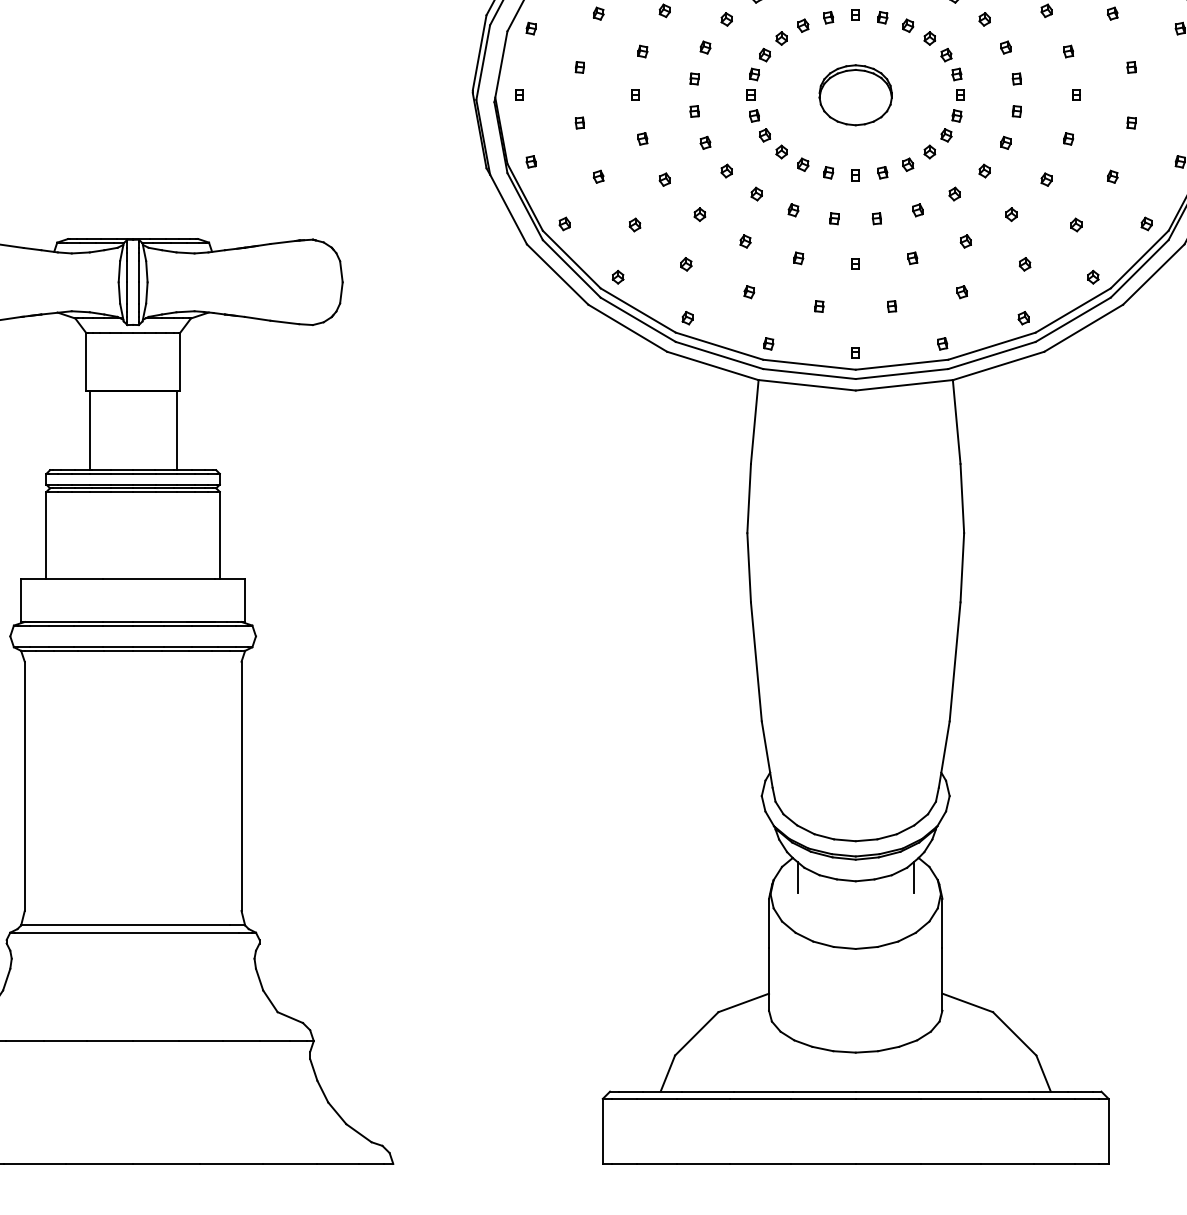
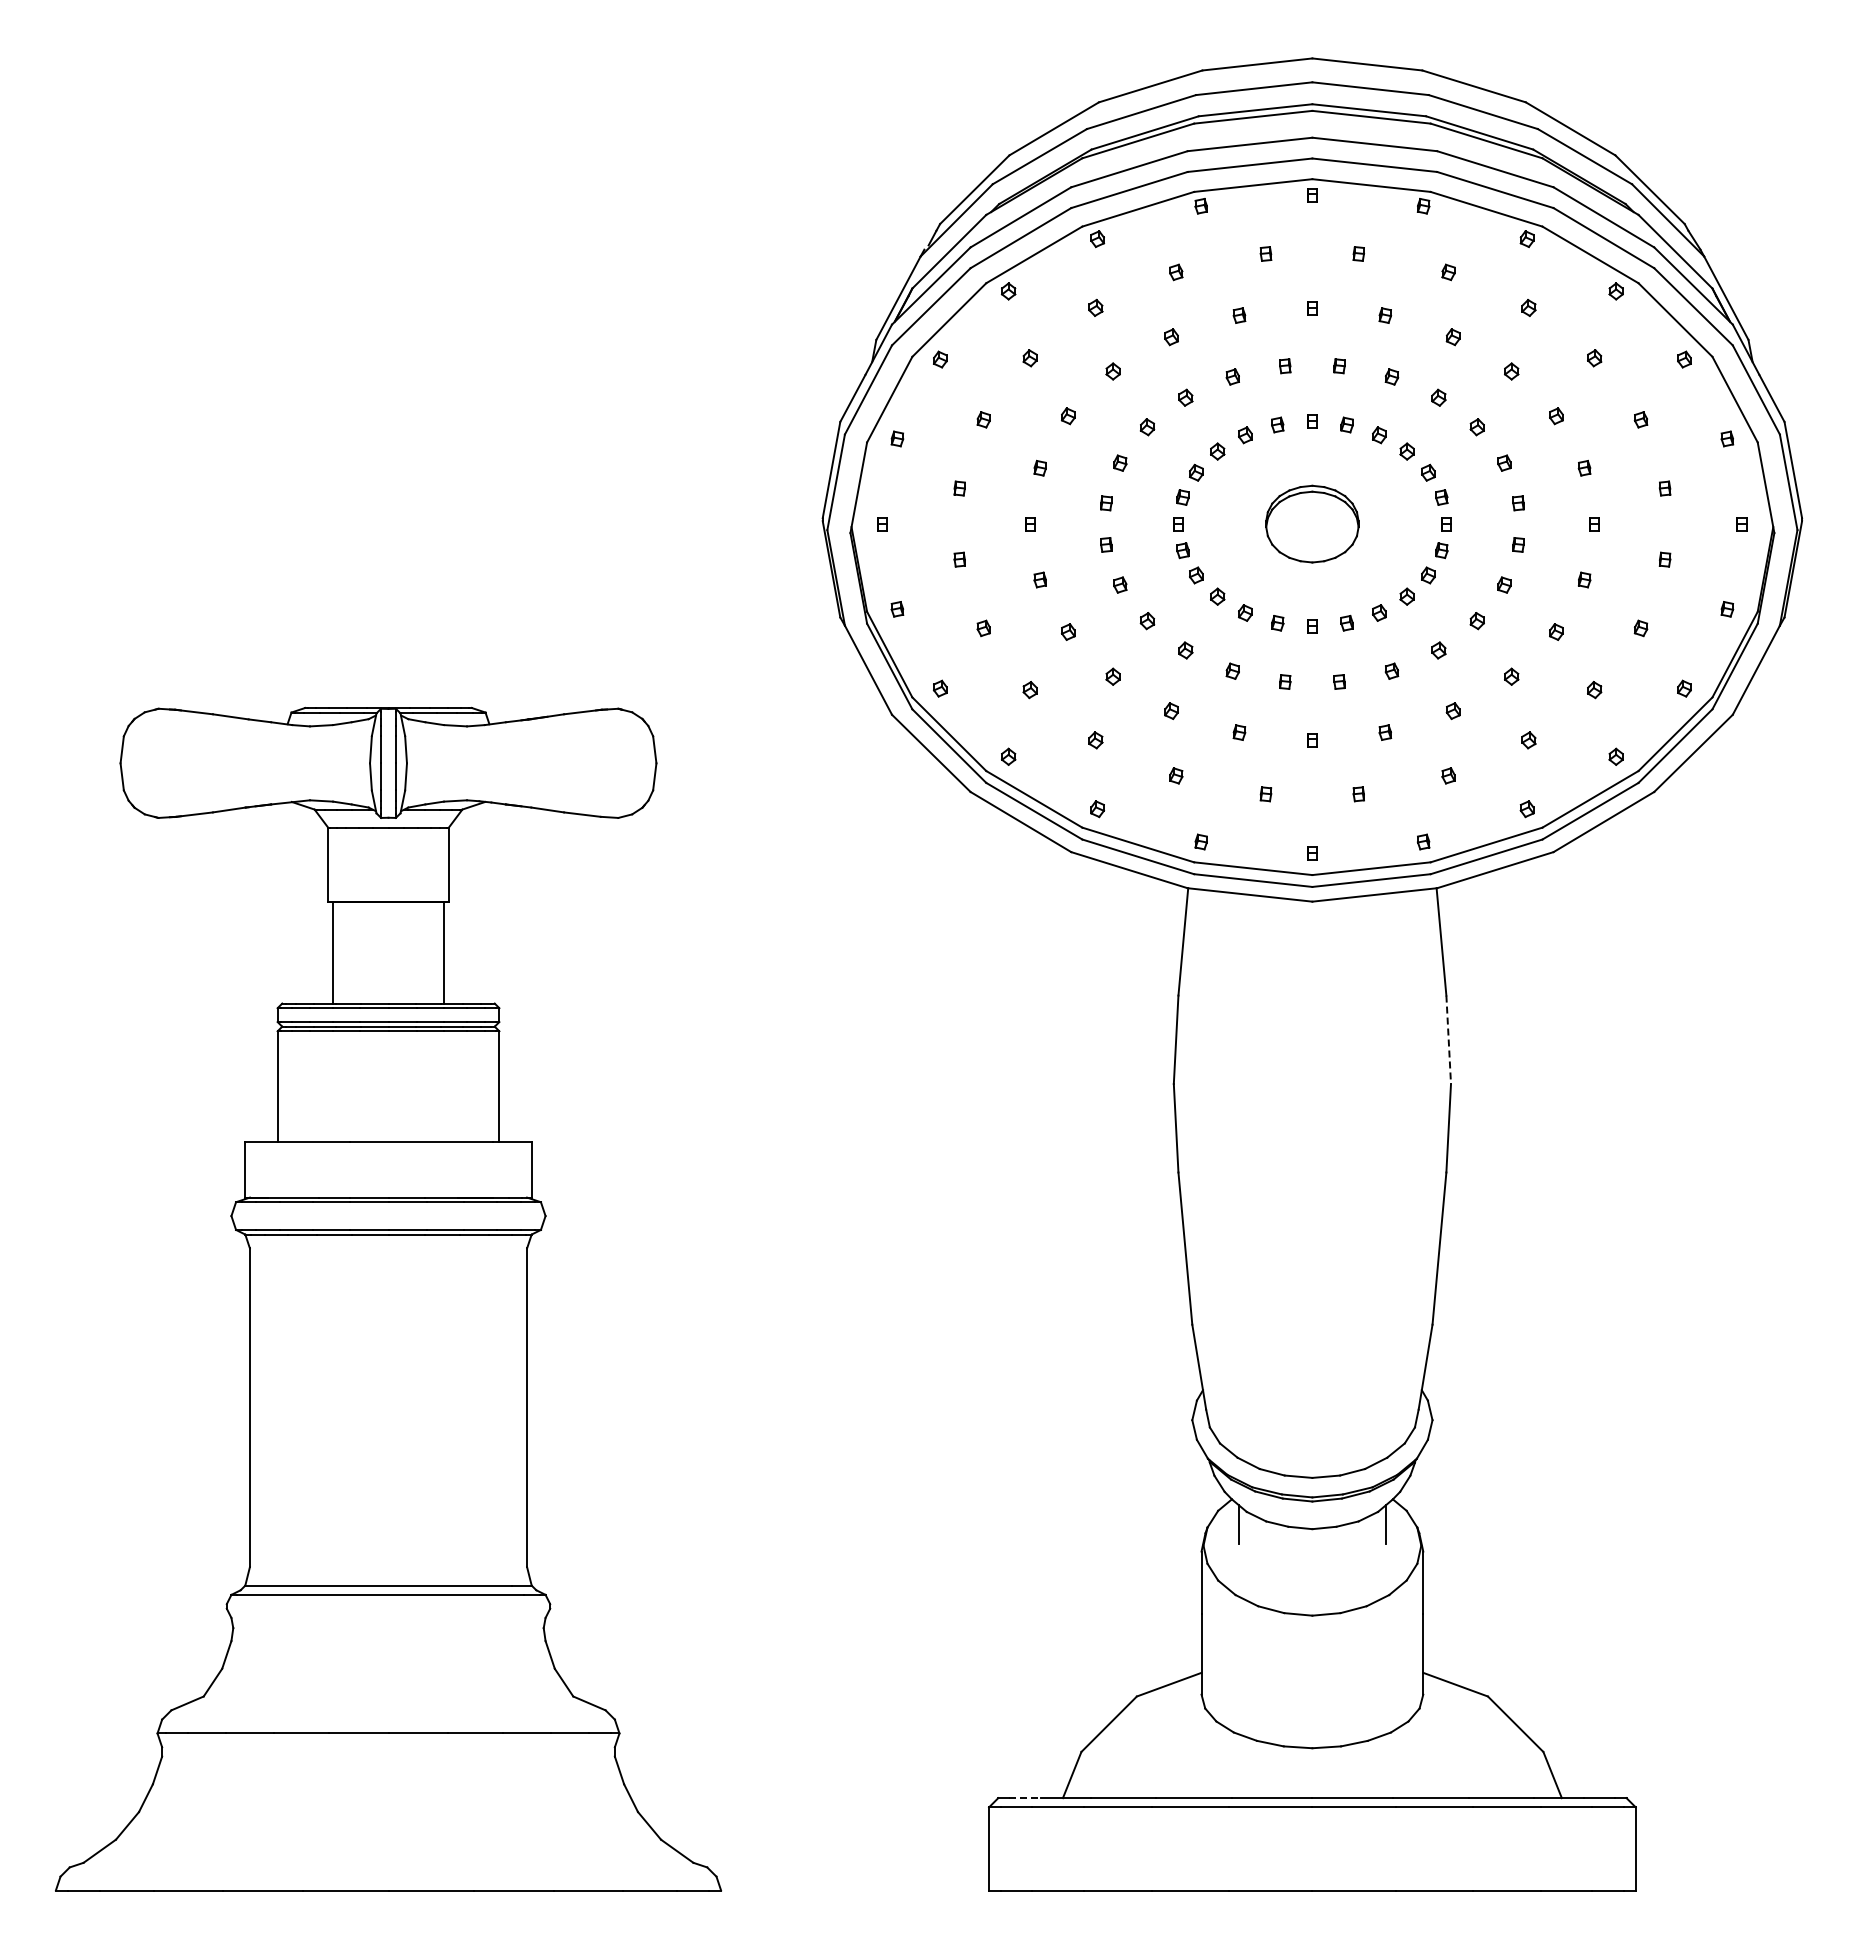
line: (962, 499) -> (1448, 1040), solid -> dashed
line: (631, 1091) -> (1025, 1798), solid -> dashed

